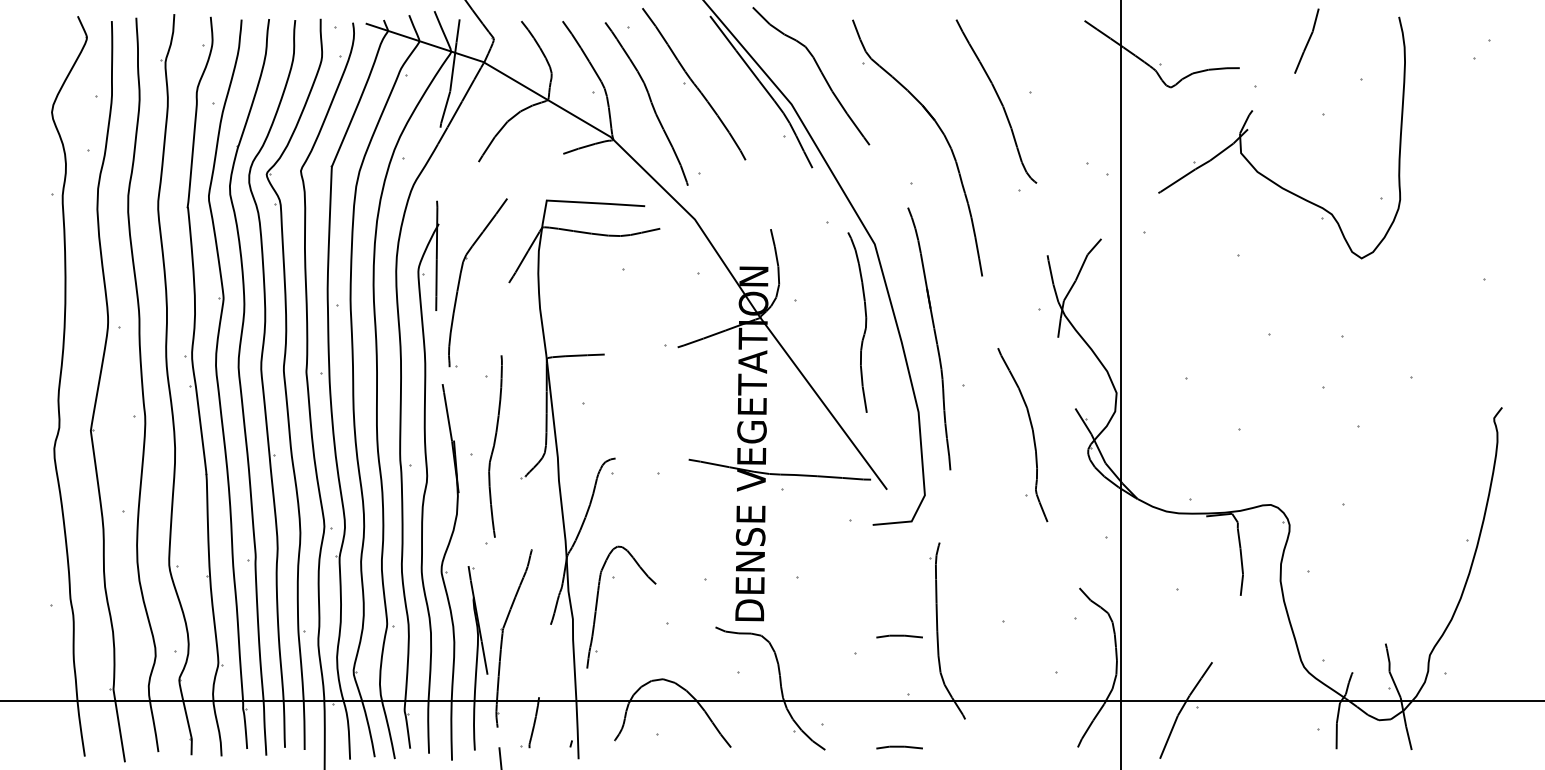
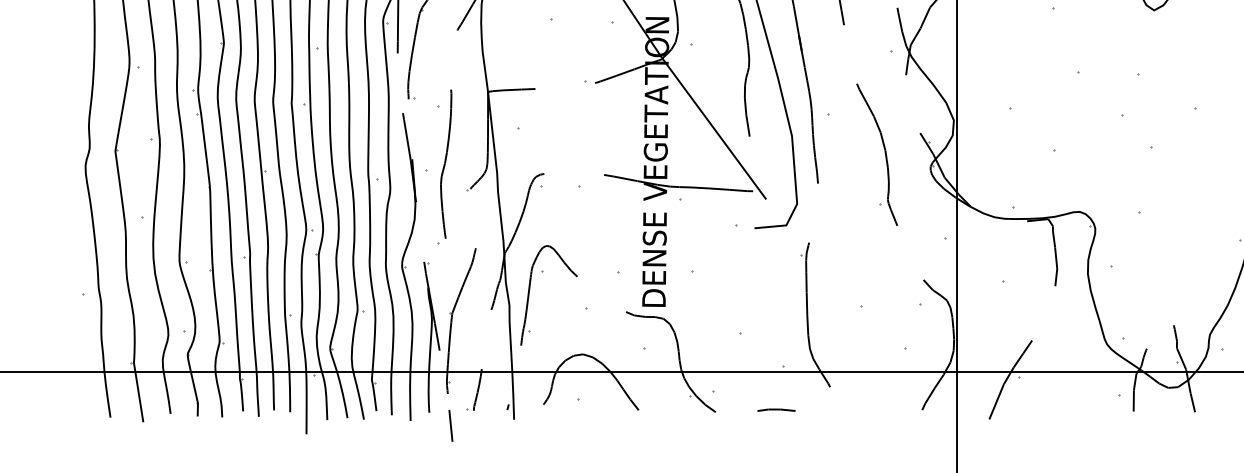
line: (899, 636) -> (776, 319), removed

